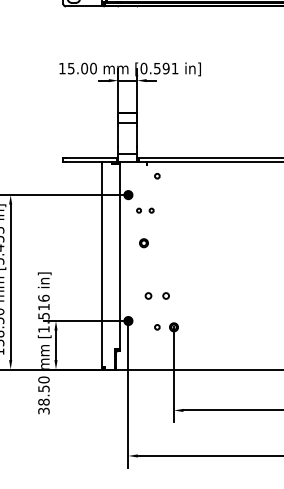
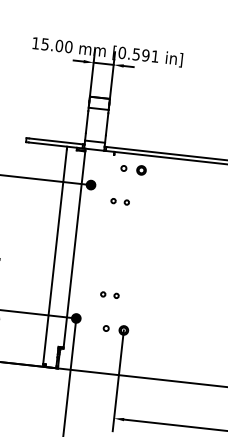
part: (145, 210) -> (120, 201), moved
part: (143, 243) -> (140, 170), moved
part: (157, 295) -> (110, 294), size x0.71

